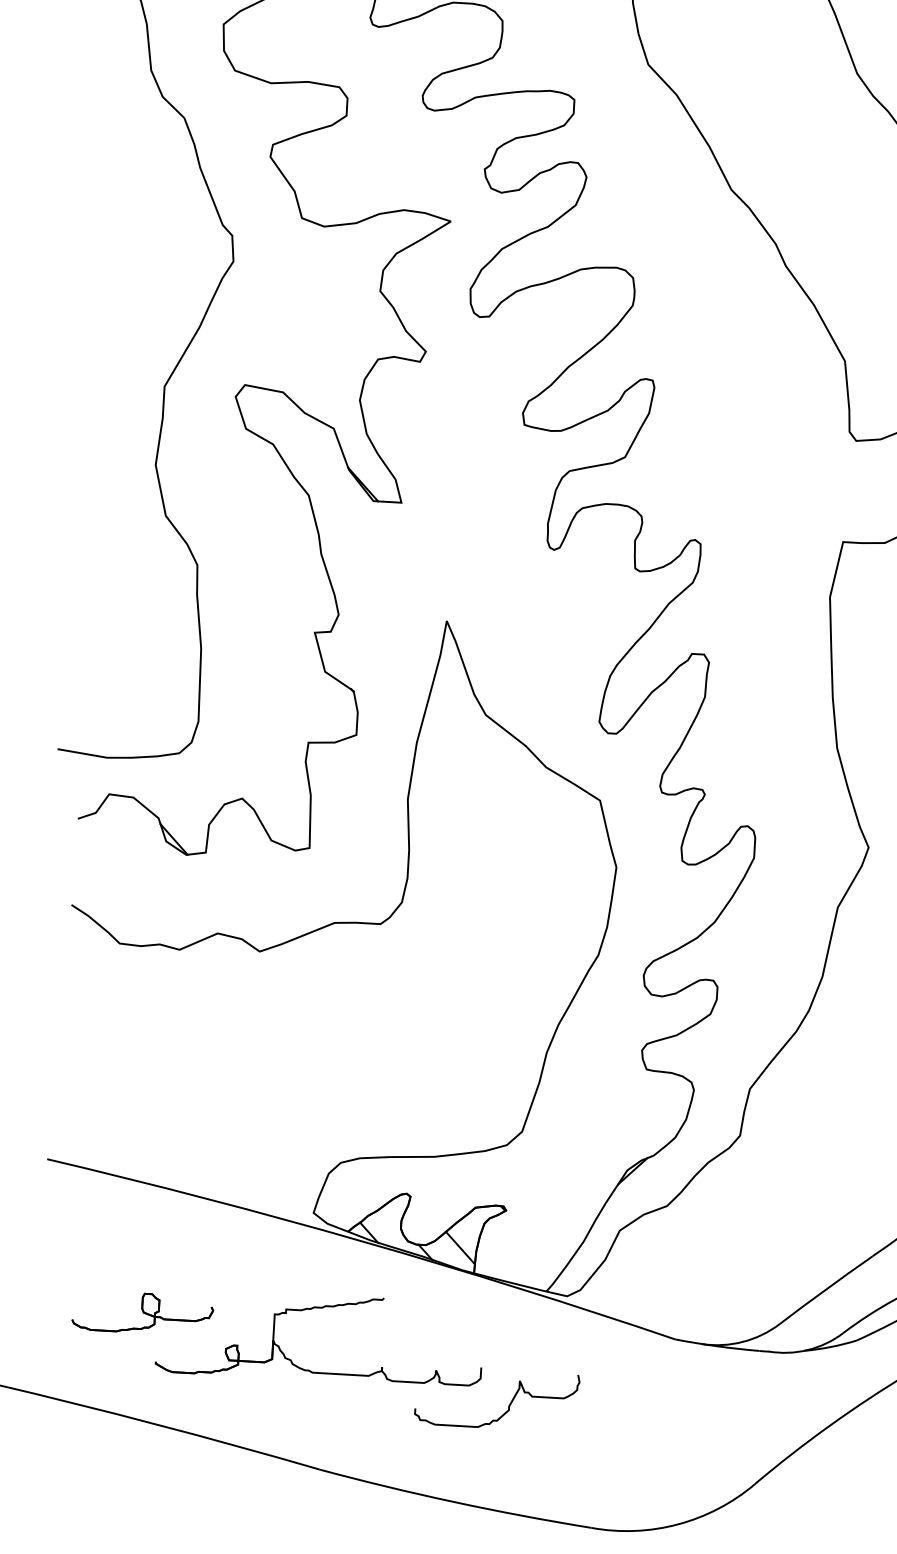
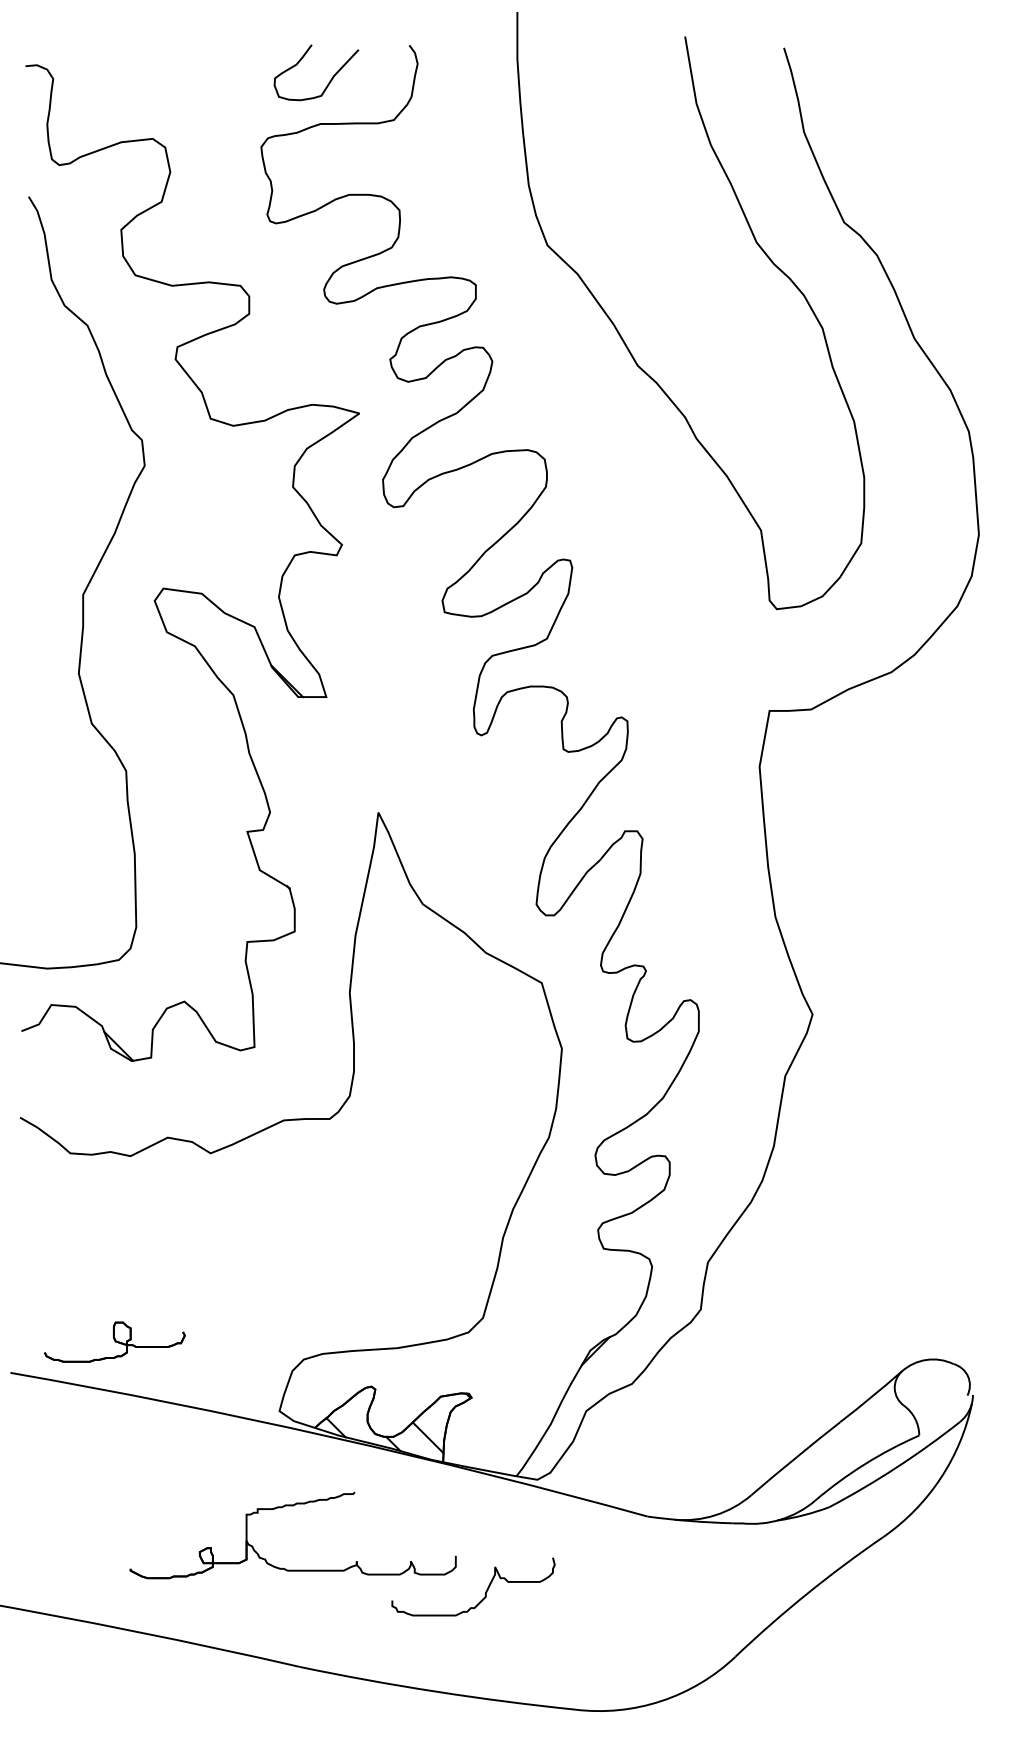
part: (142, 1312) -> (114, 1341), moved

